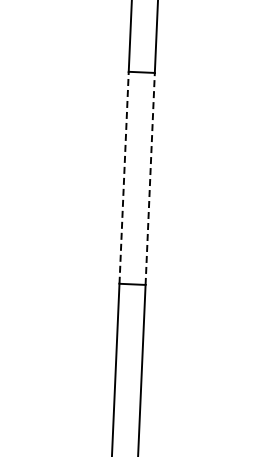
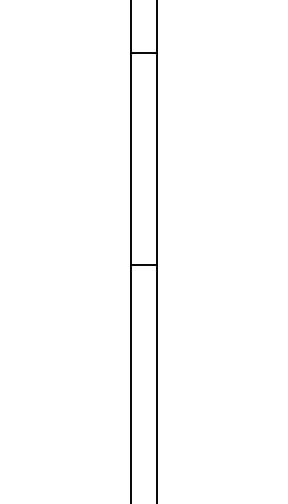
line: (123, 177) -> (130, 158), dashed -> solid
line: (150, 178) -> (157, 158), dashed -> solid

